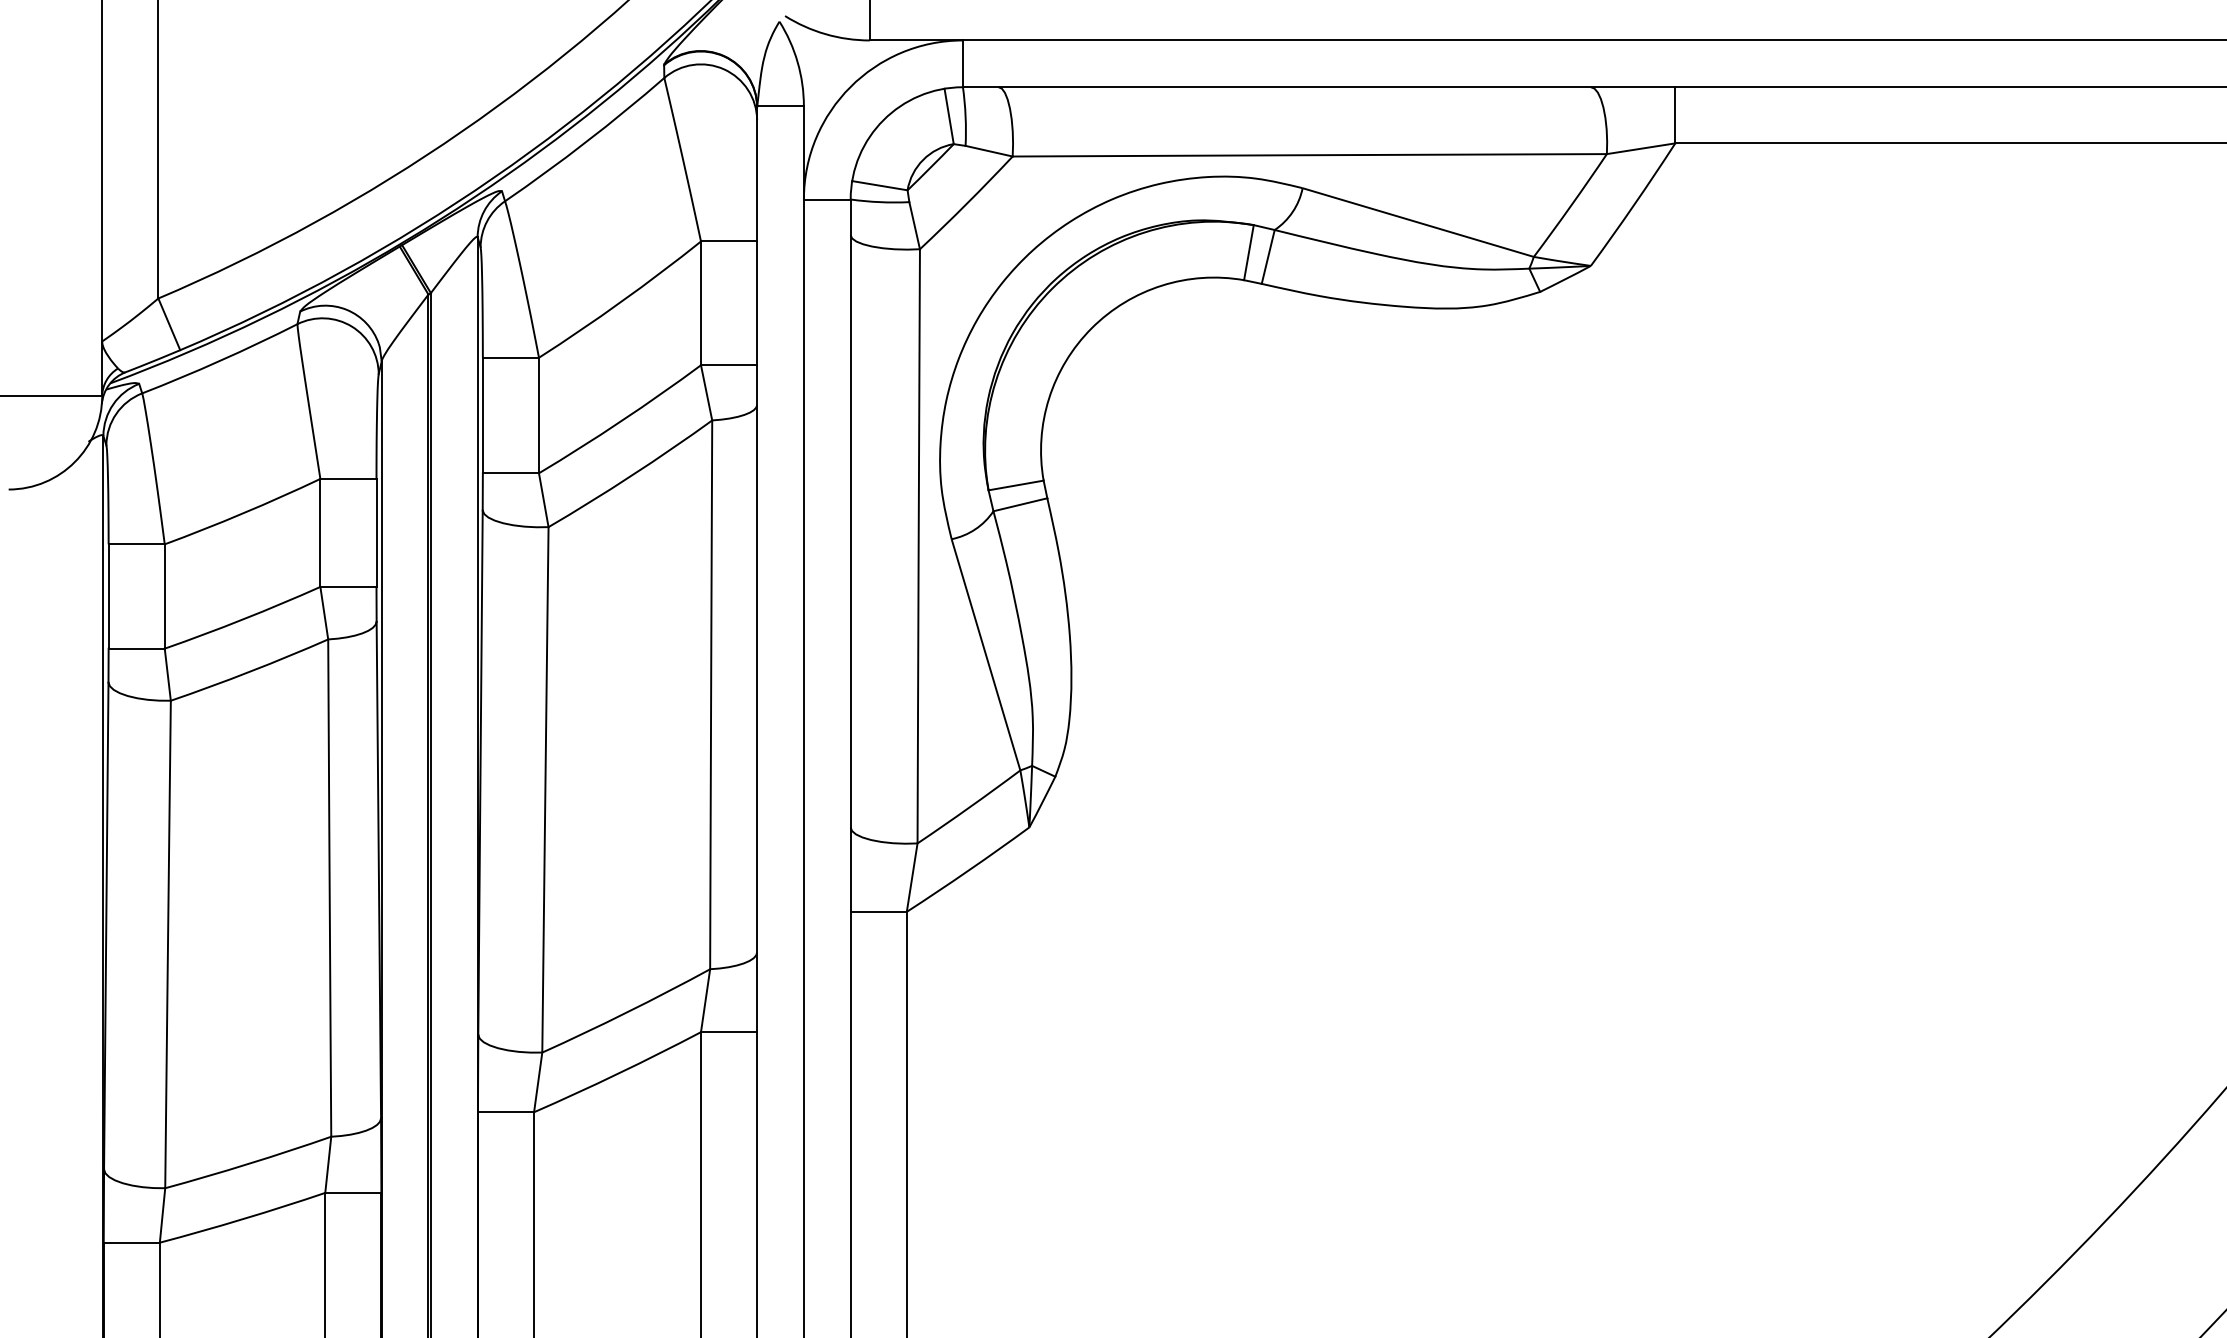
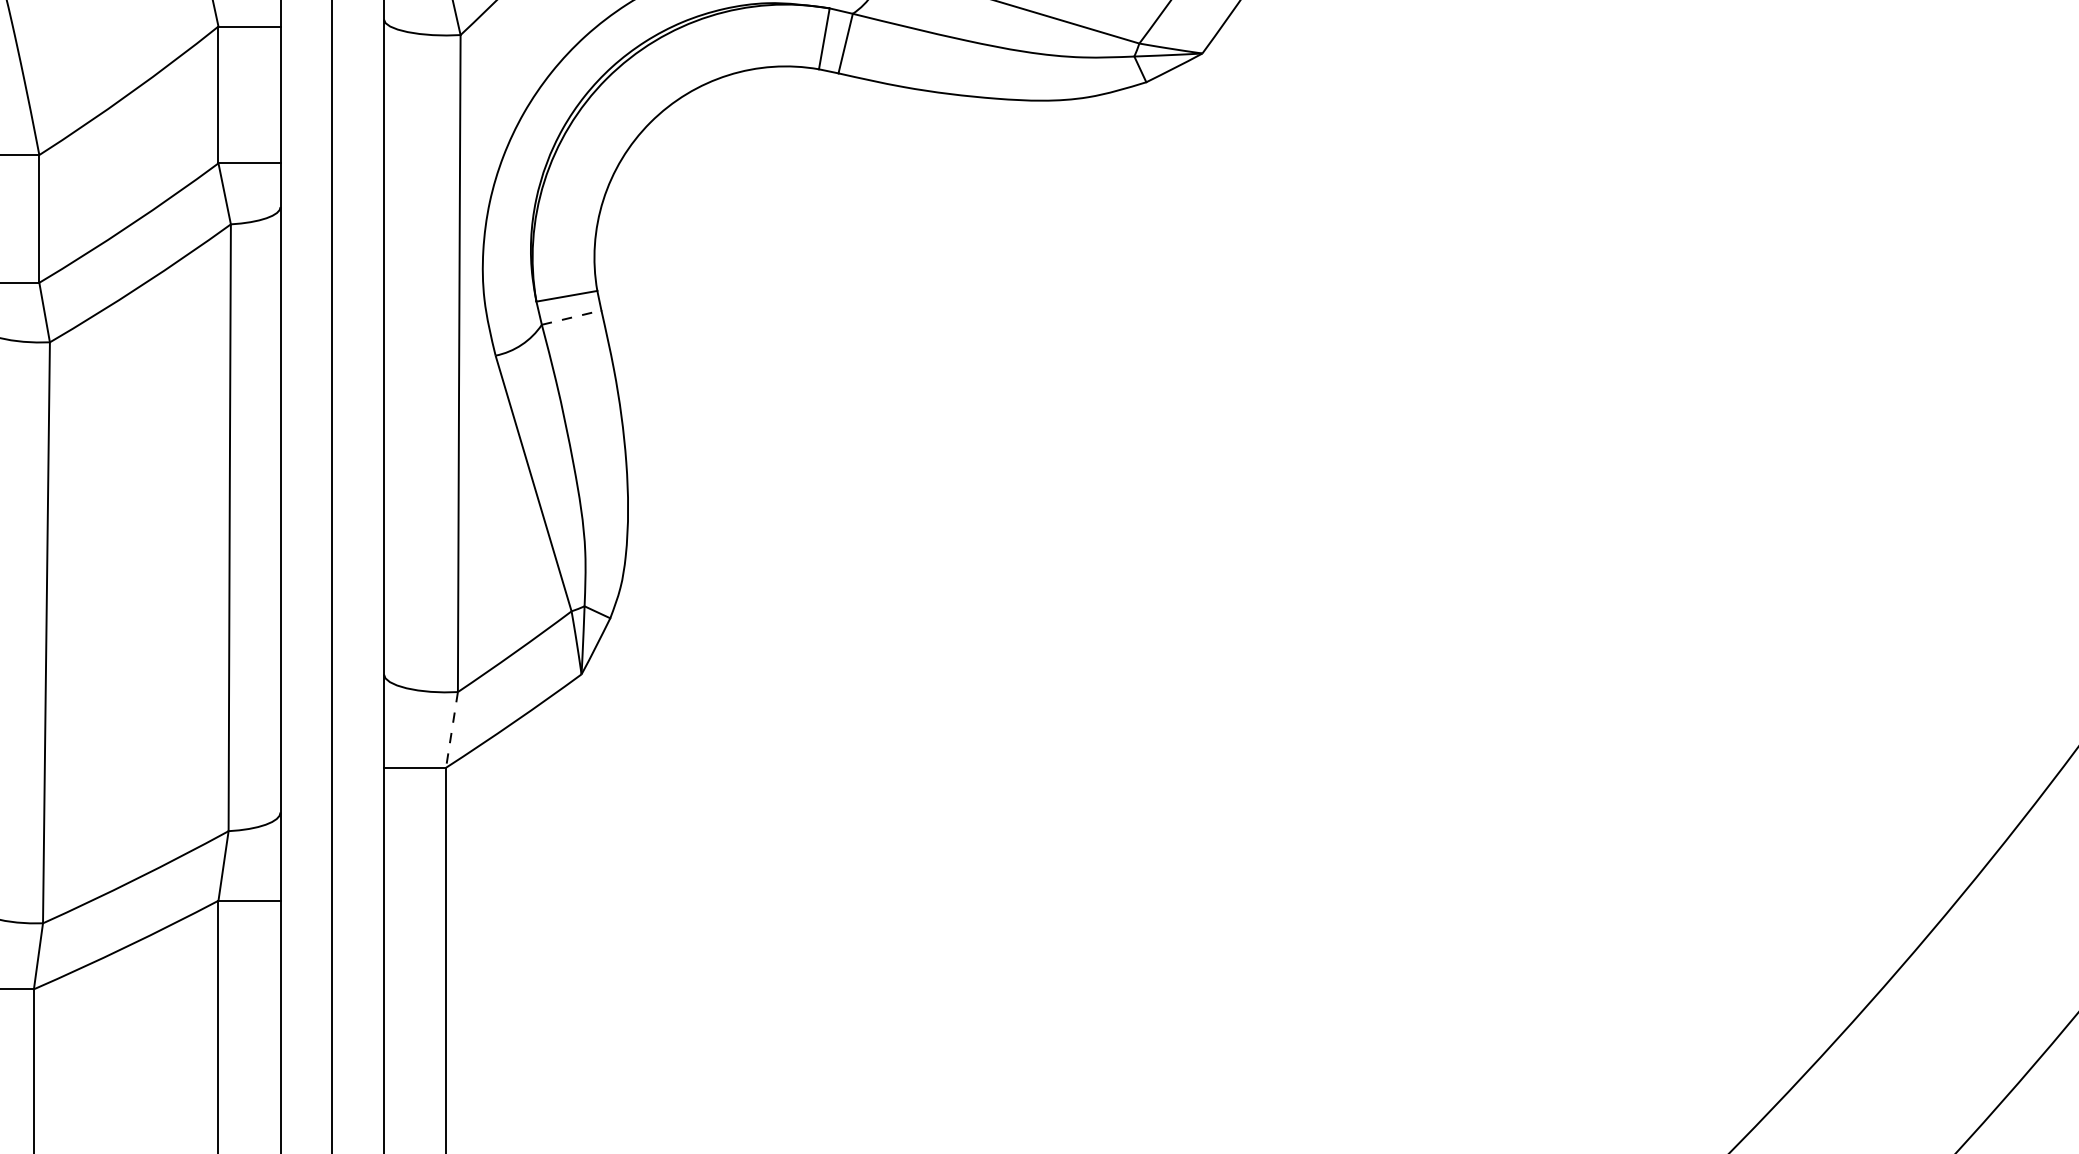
line: (1020, 504) -> (571, 317), solid -> dashed
line: (912, 877) -> (452, 729), solid -> dashed

